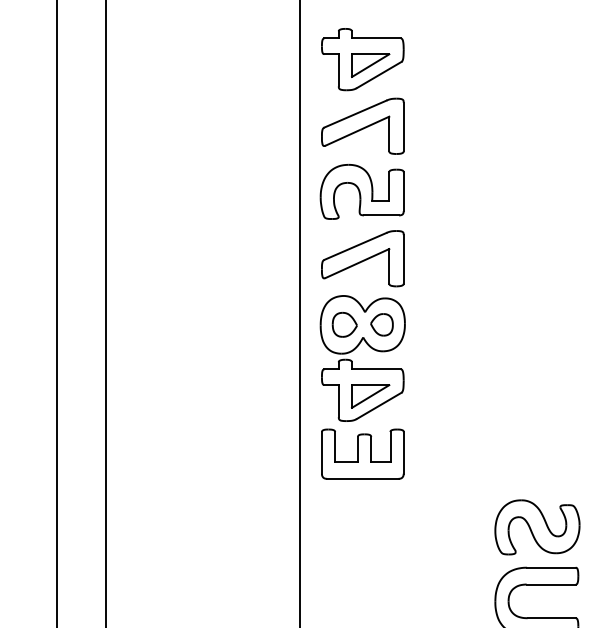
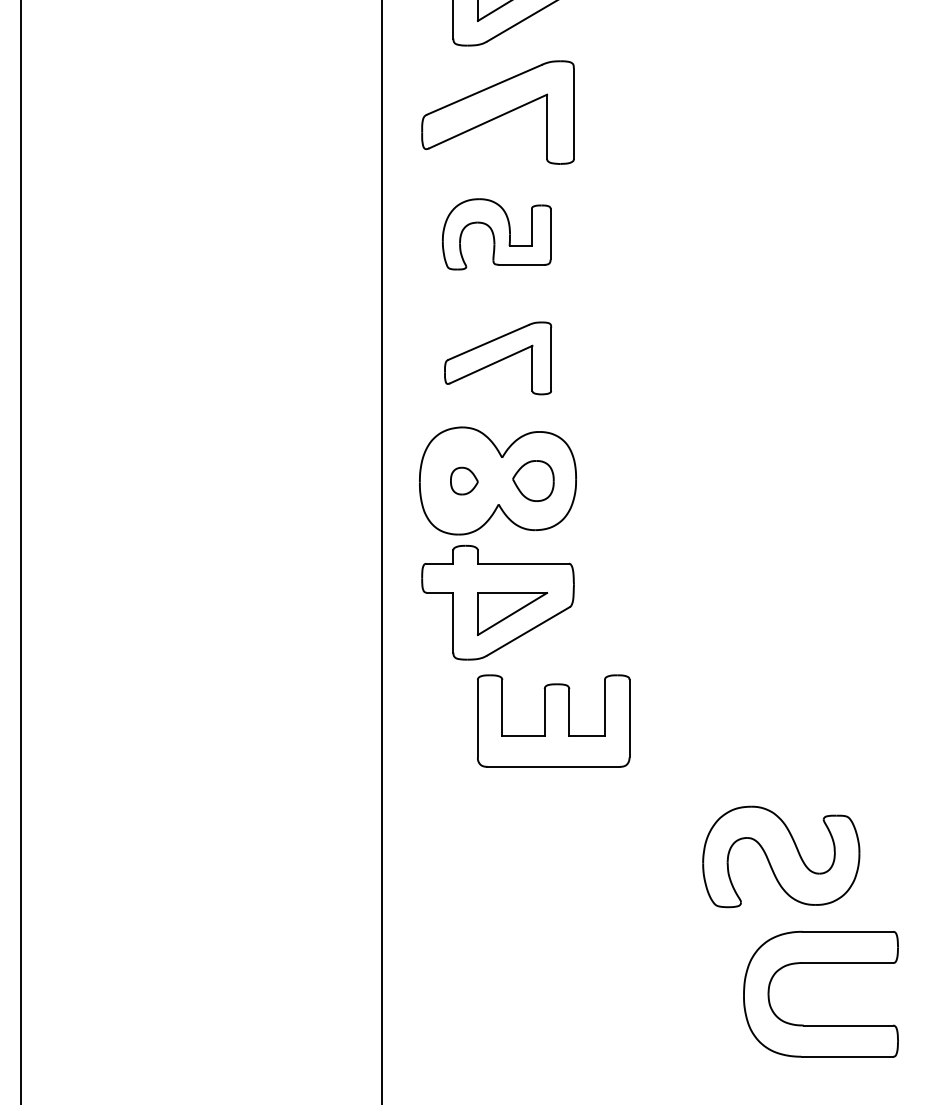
part: (361, 191) -> (495, 233), size x0.7
part: (362, 258) -> (497, 357), size x0.7
part: (344, 324) -> (463, 480), size x0.6
part: (362, 453) -> (553, 719), moved
part: (537, 527) -> (781, 857), moved

